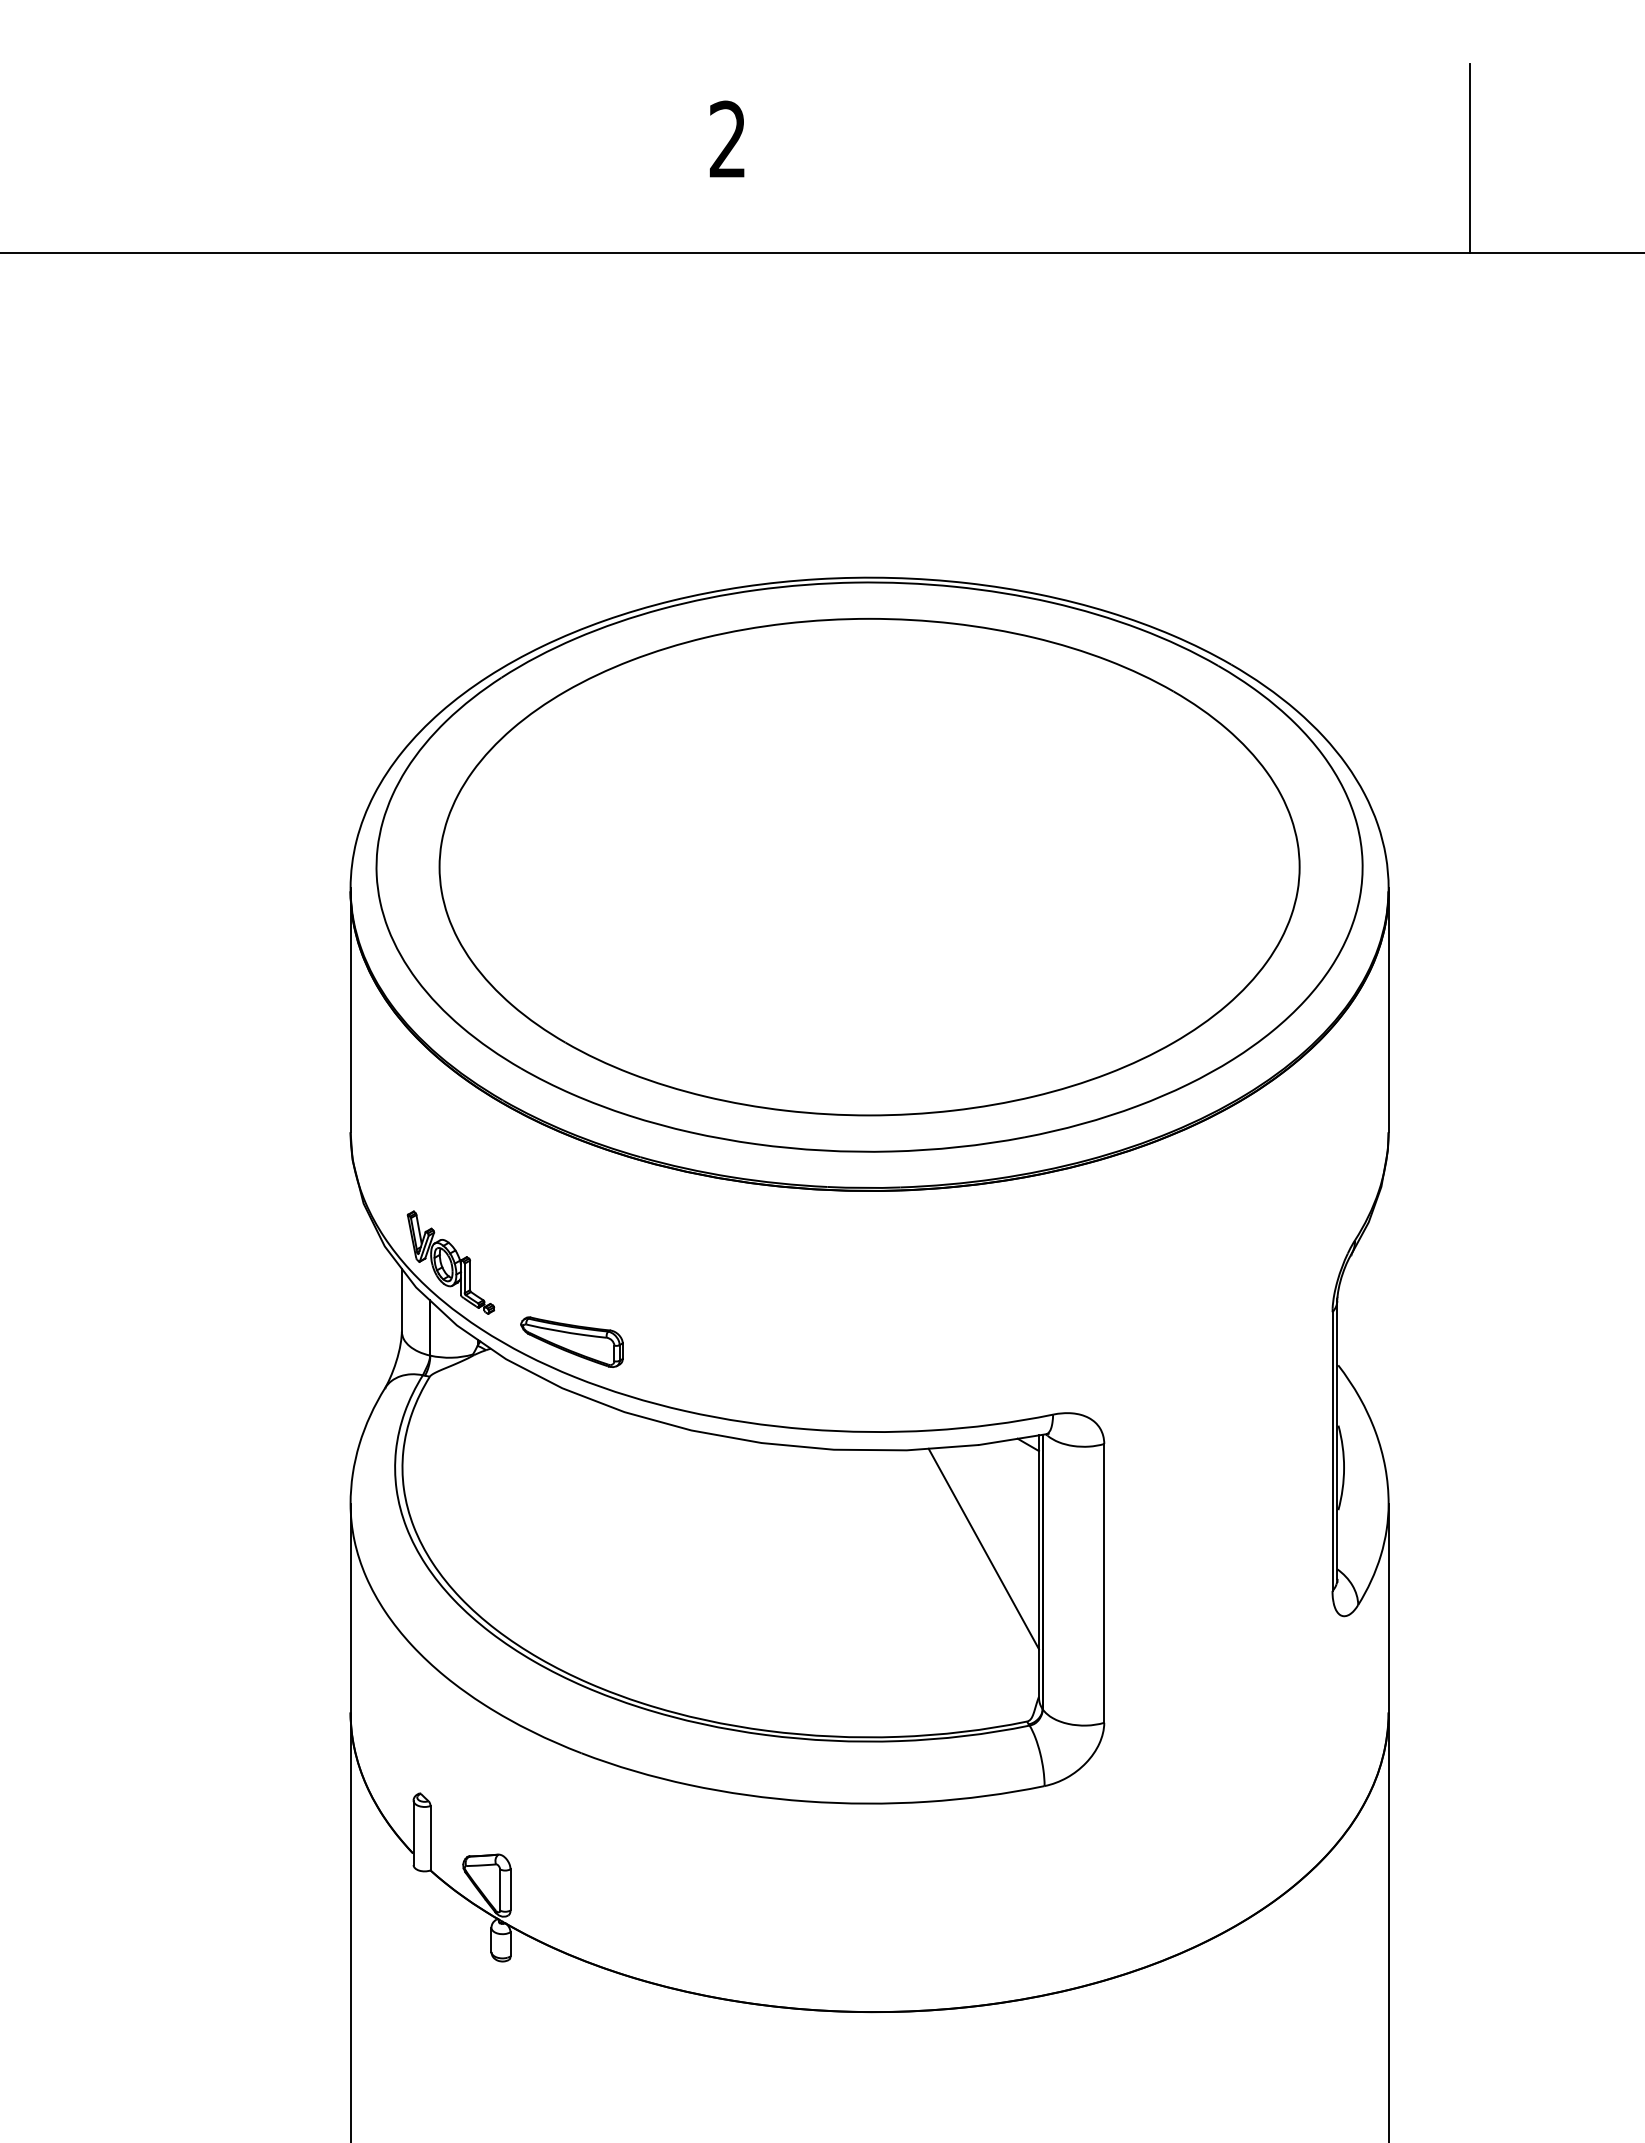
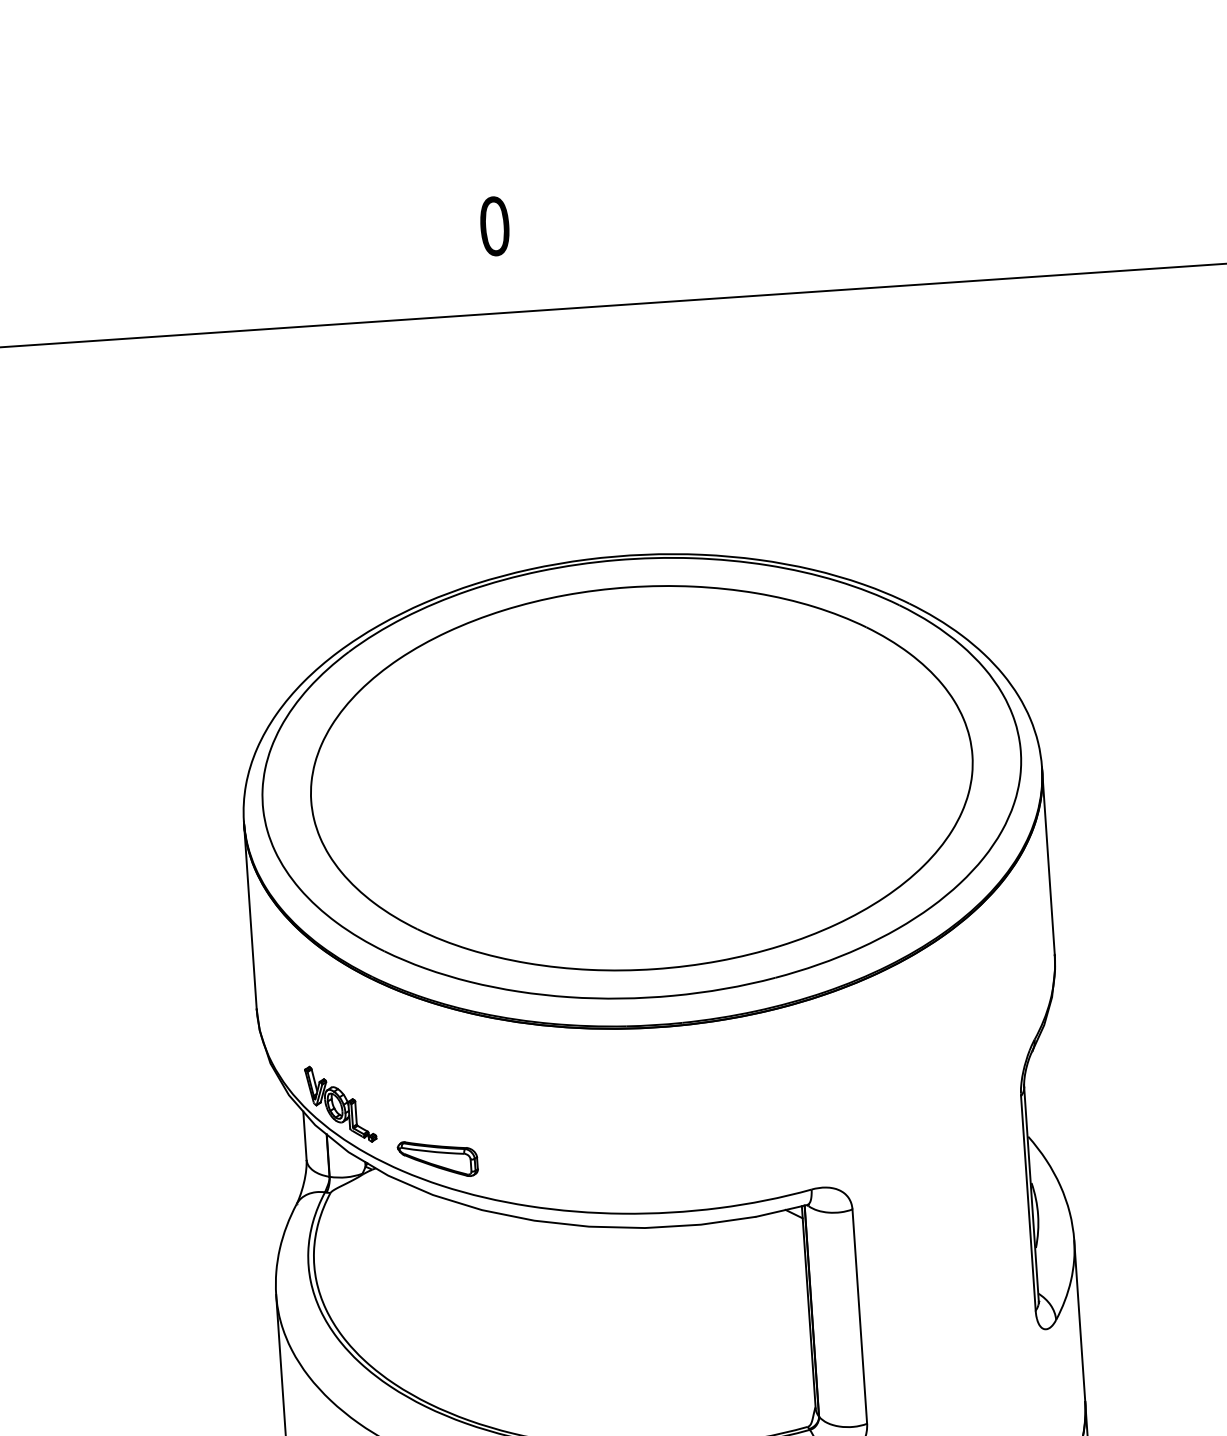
text: (727, 139) -> (494, 226), 2 -> 0
line: (1470, 158) -> (1066, 201), removed
line: (983, 1548) -> (765, 1296), removed

